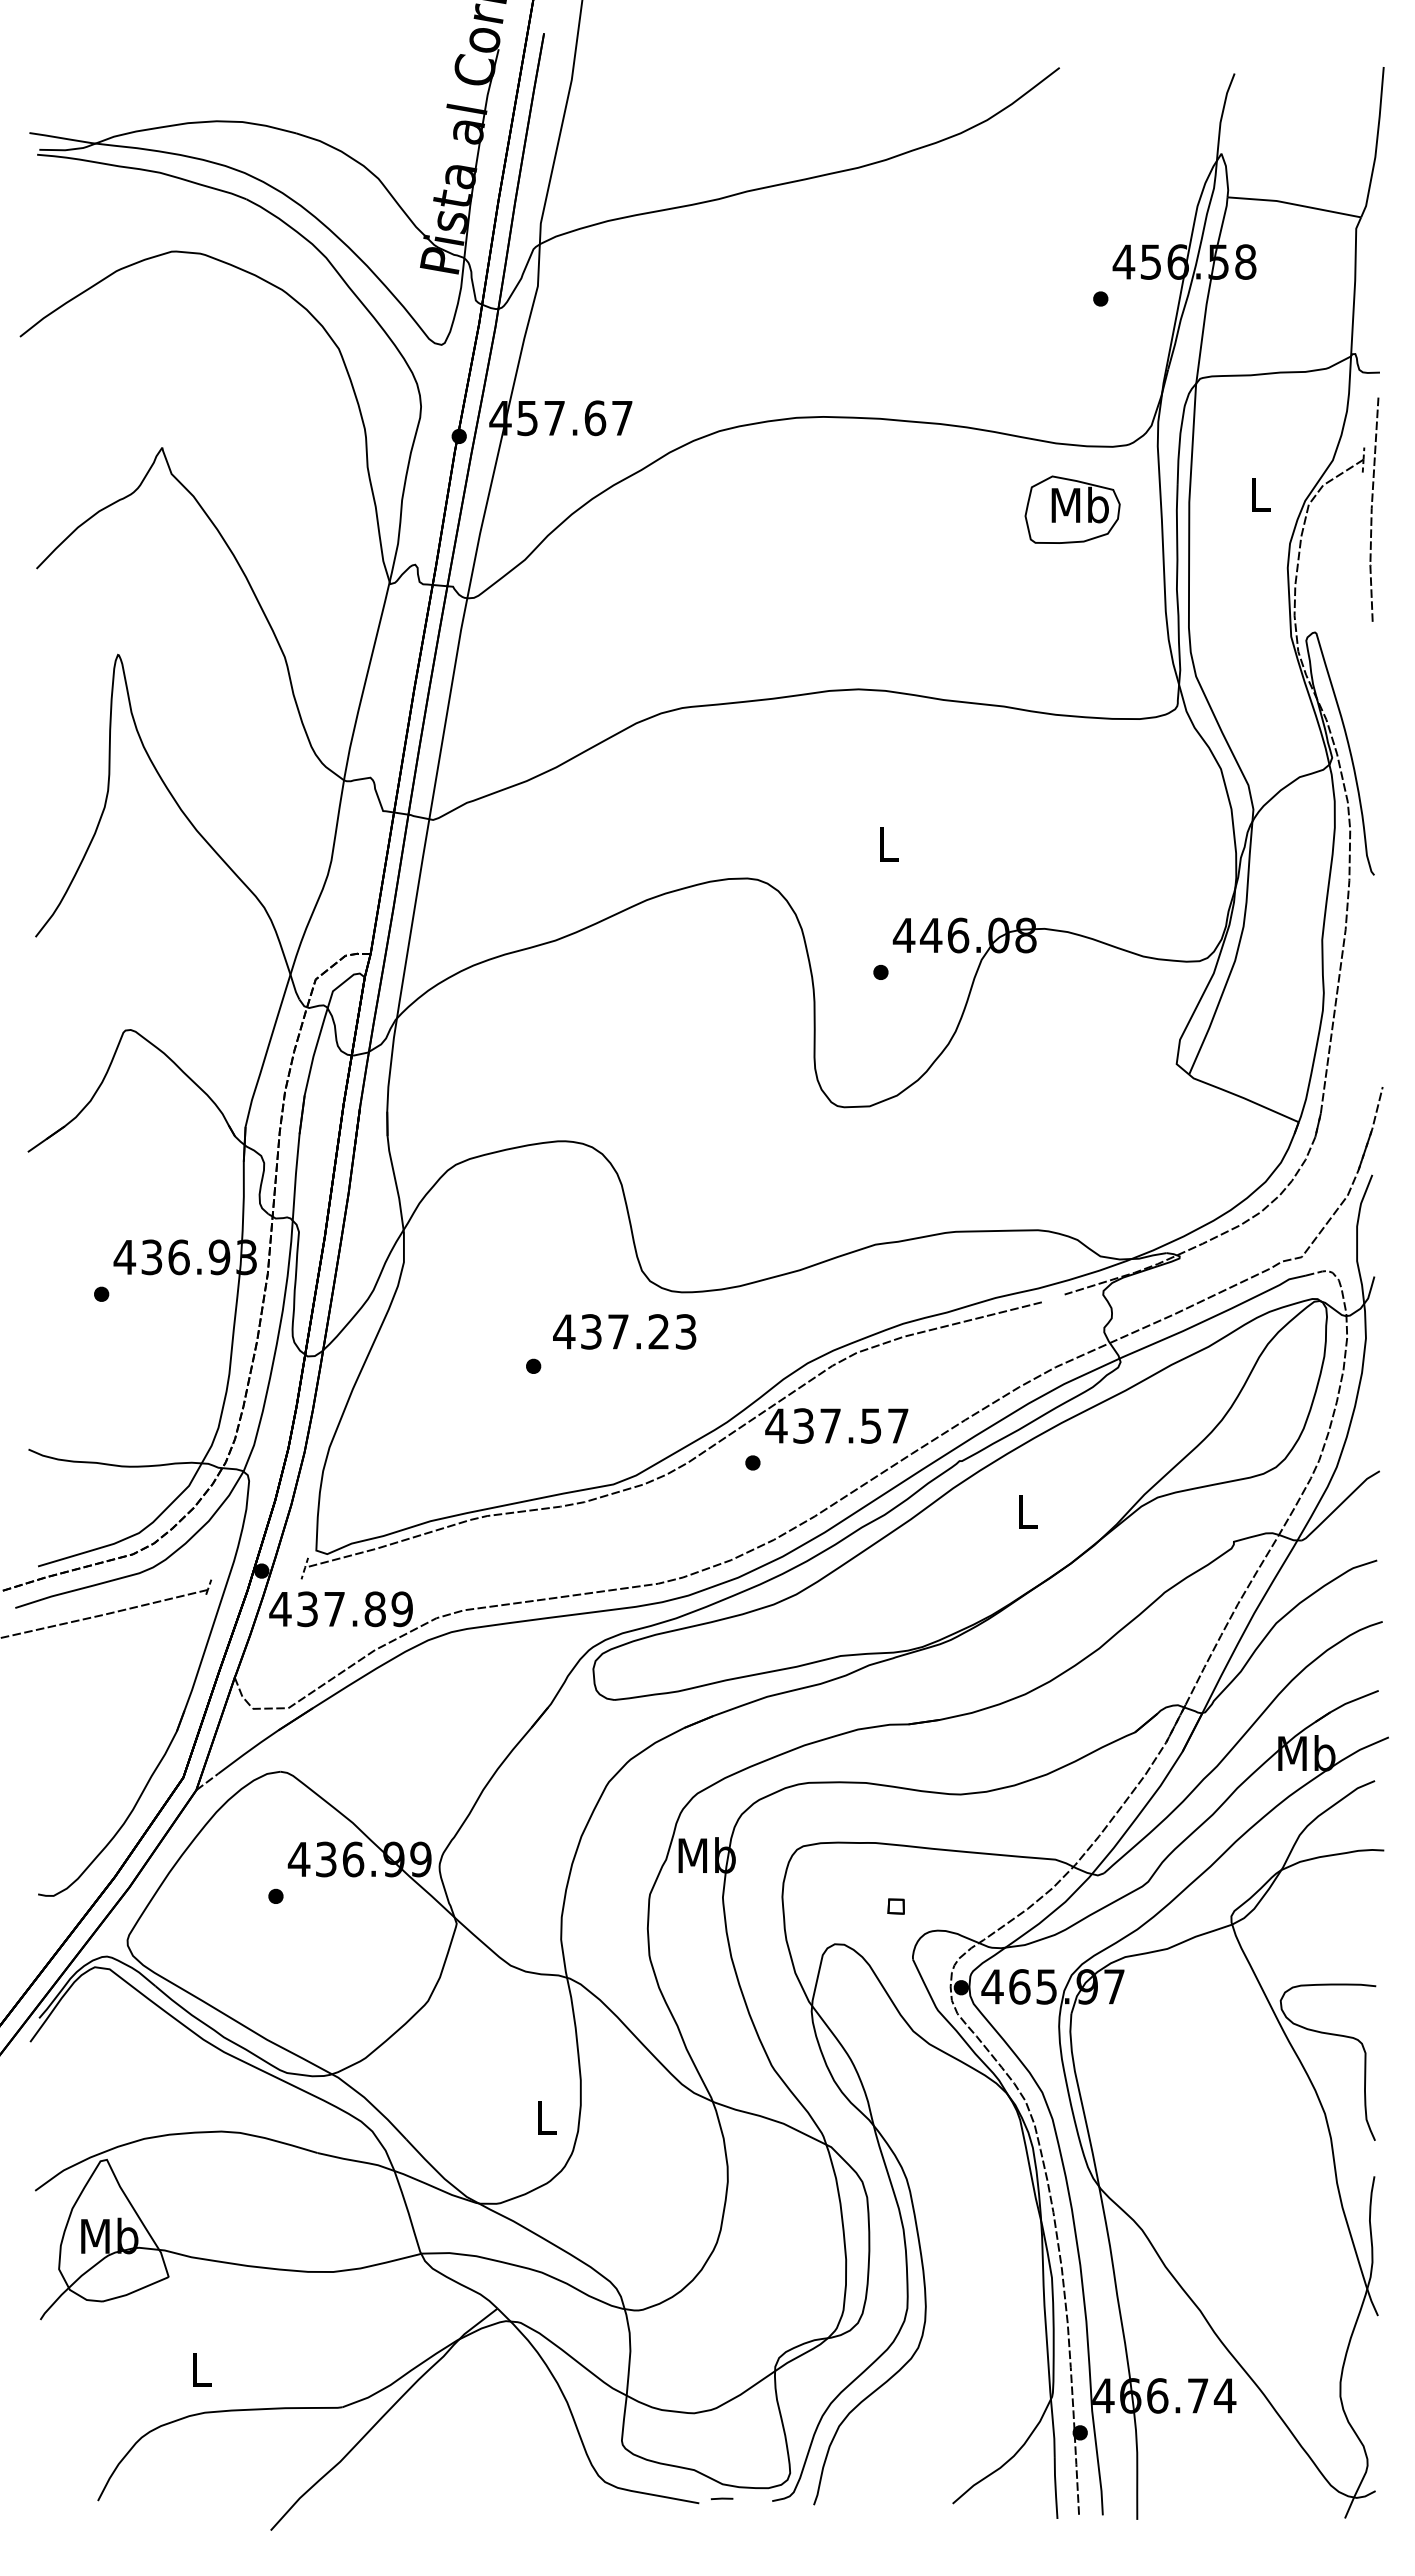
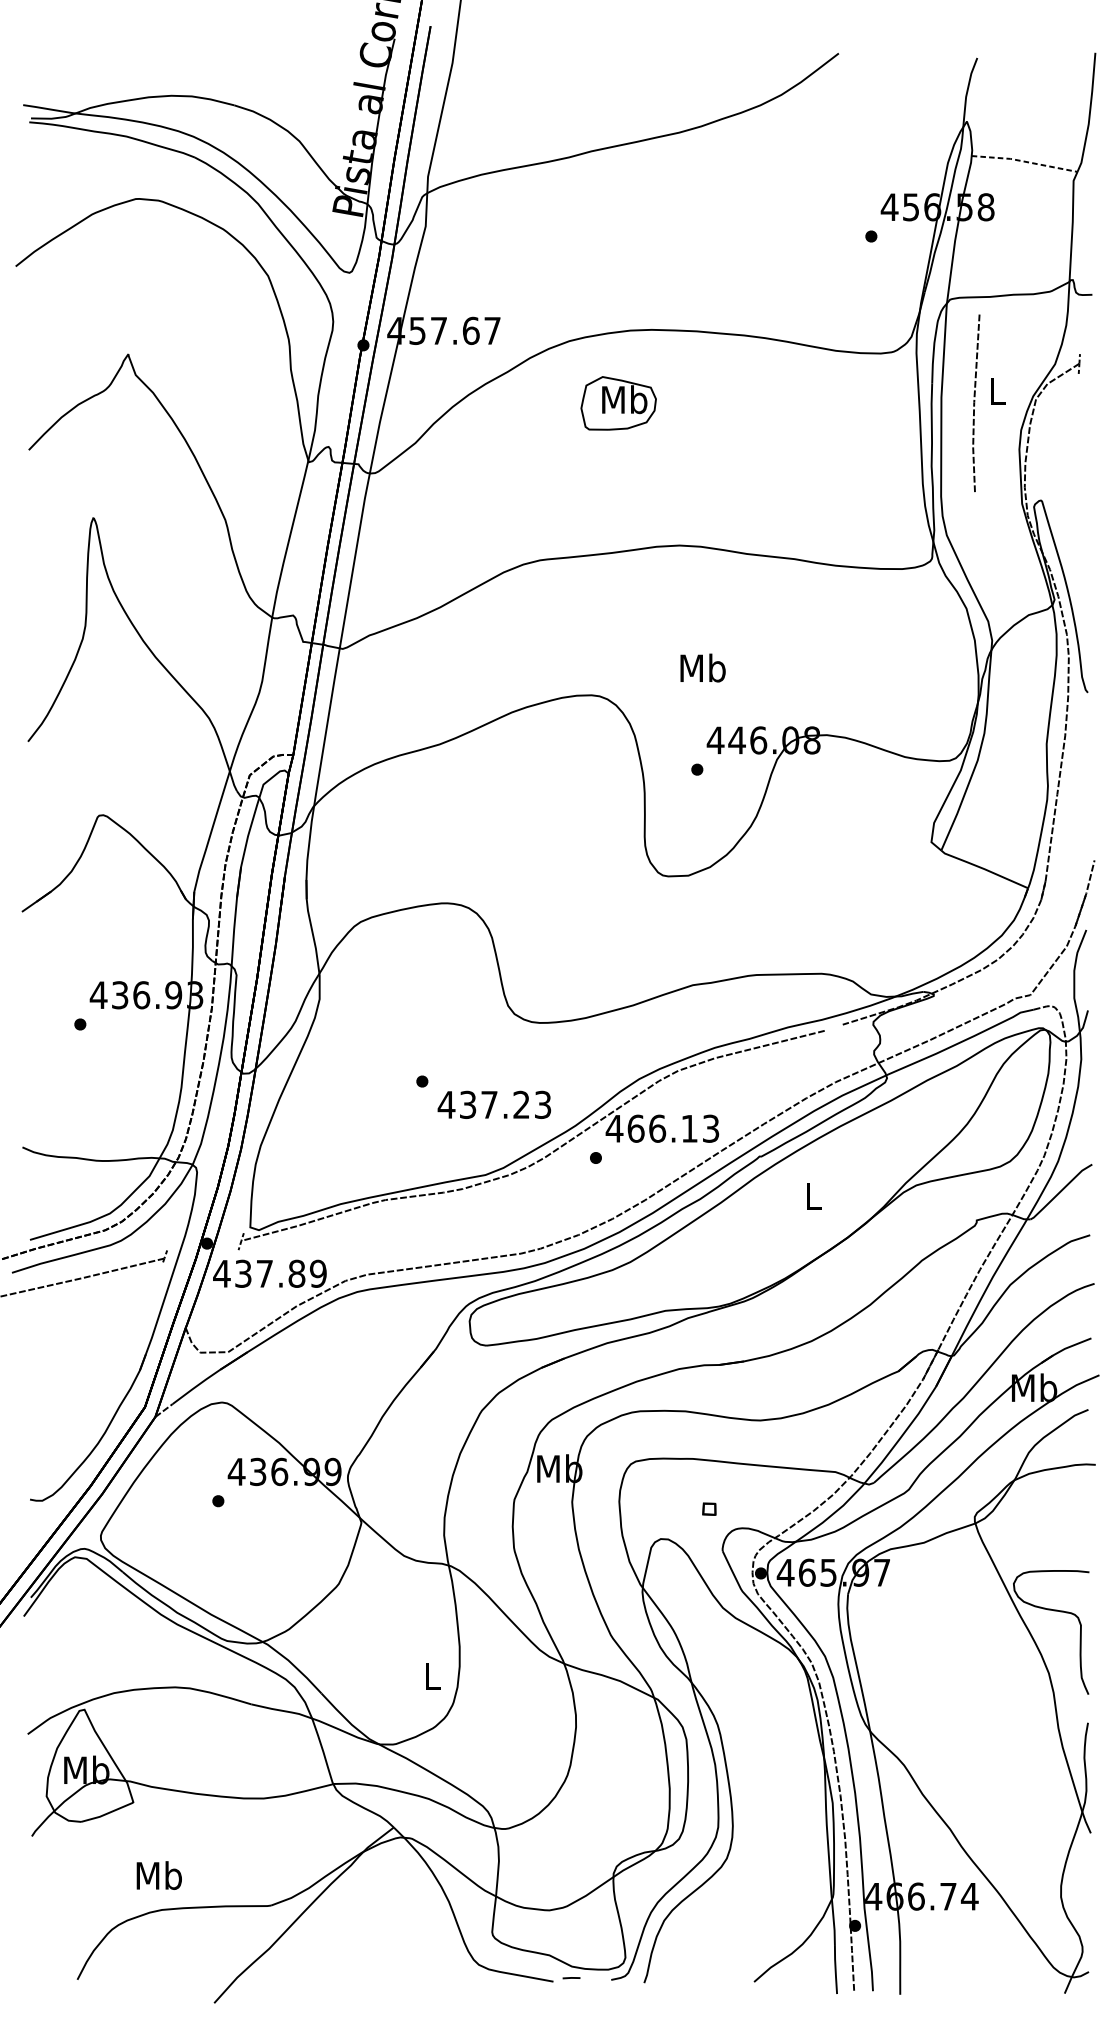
line: (1294, 204) -> (1024, 161), solid -> dashed
part: (1072, 509) -> (618, 403), moved
line: (1372, 509) -> (974, 403), moved
text: (887, 843) -> (702, 667), L -> Mb
text: (624, 1331) -> (494, 1104), moved
text: (850, 1425) -> (673, 1128), 437.57 -> 466.13
text: (201, 2369) -> (159, 1875), L -> Mb

